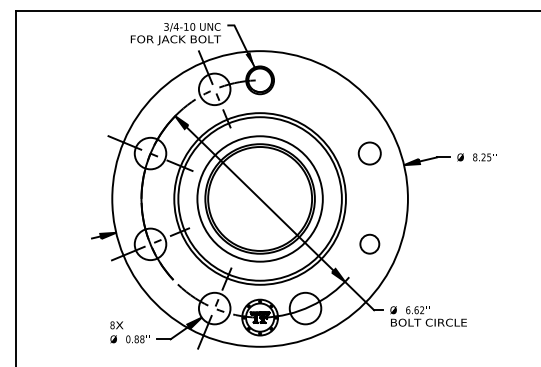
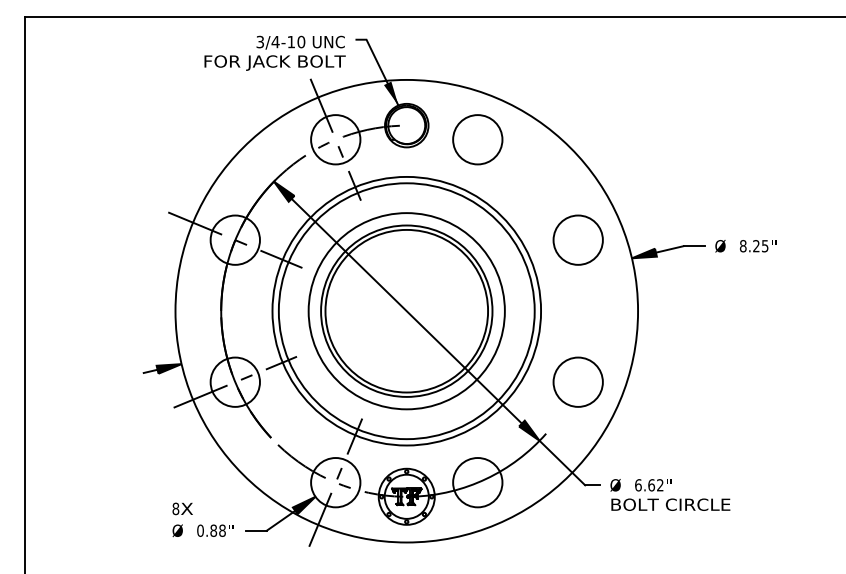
circle: (305, 88) -> (477, 138), added
circle: (369, 153) -> (577, 240), size x1.43
circle: (369, 243) -> (577, 380), size x1.67

